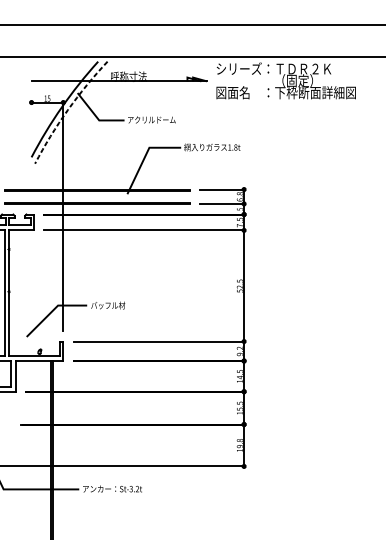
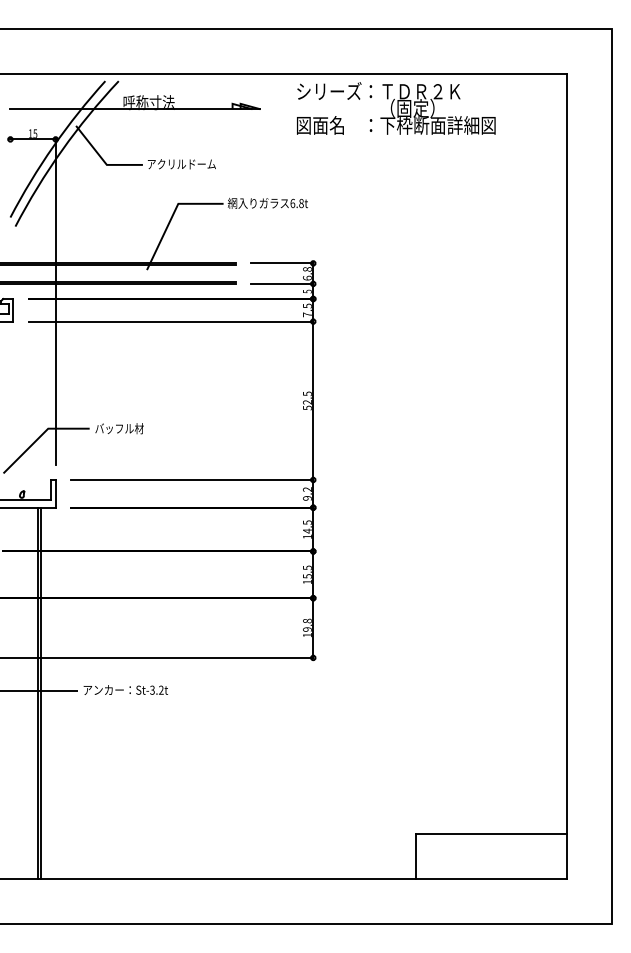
text: (286, 80) -> (396, 108), moved
arc: (68, 110) -> (62, 150), dashed -> solid
text: (229, 146) -> (292, 202), 1.8t -> 6.8t

